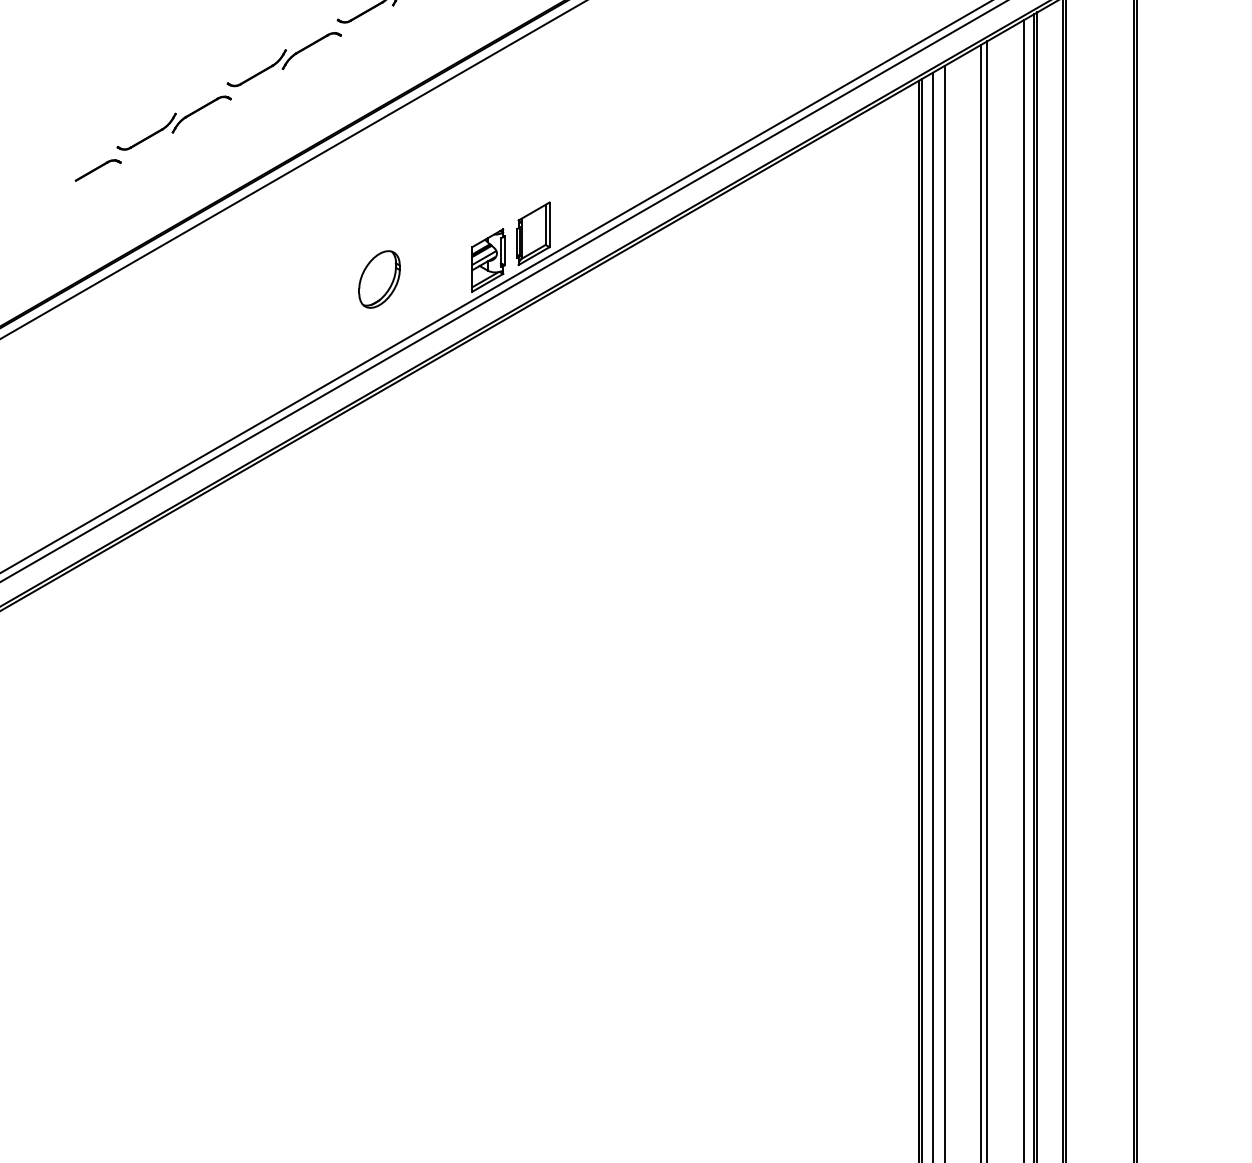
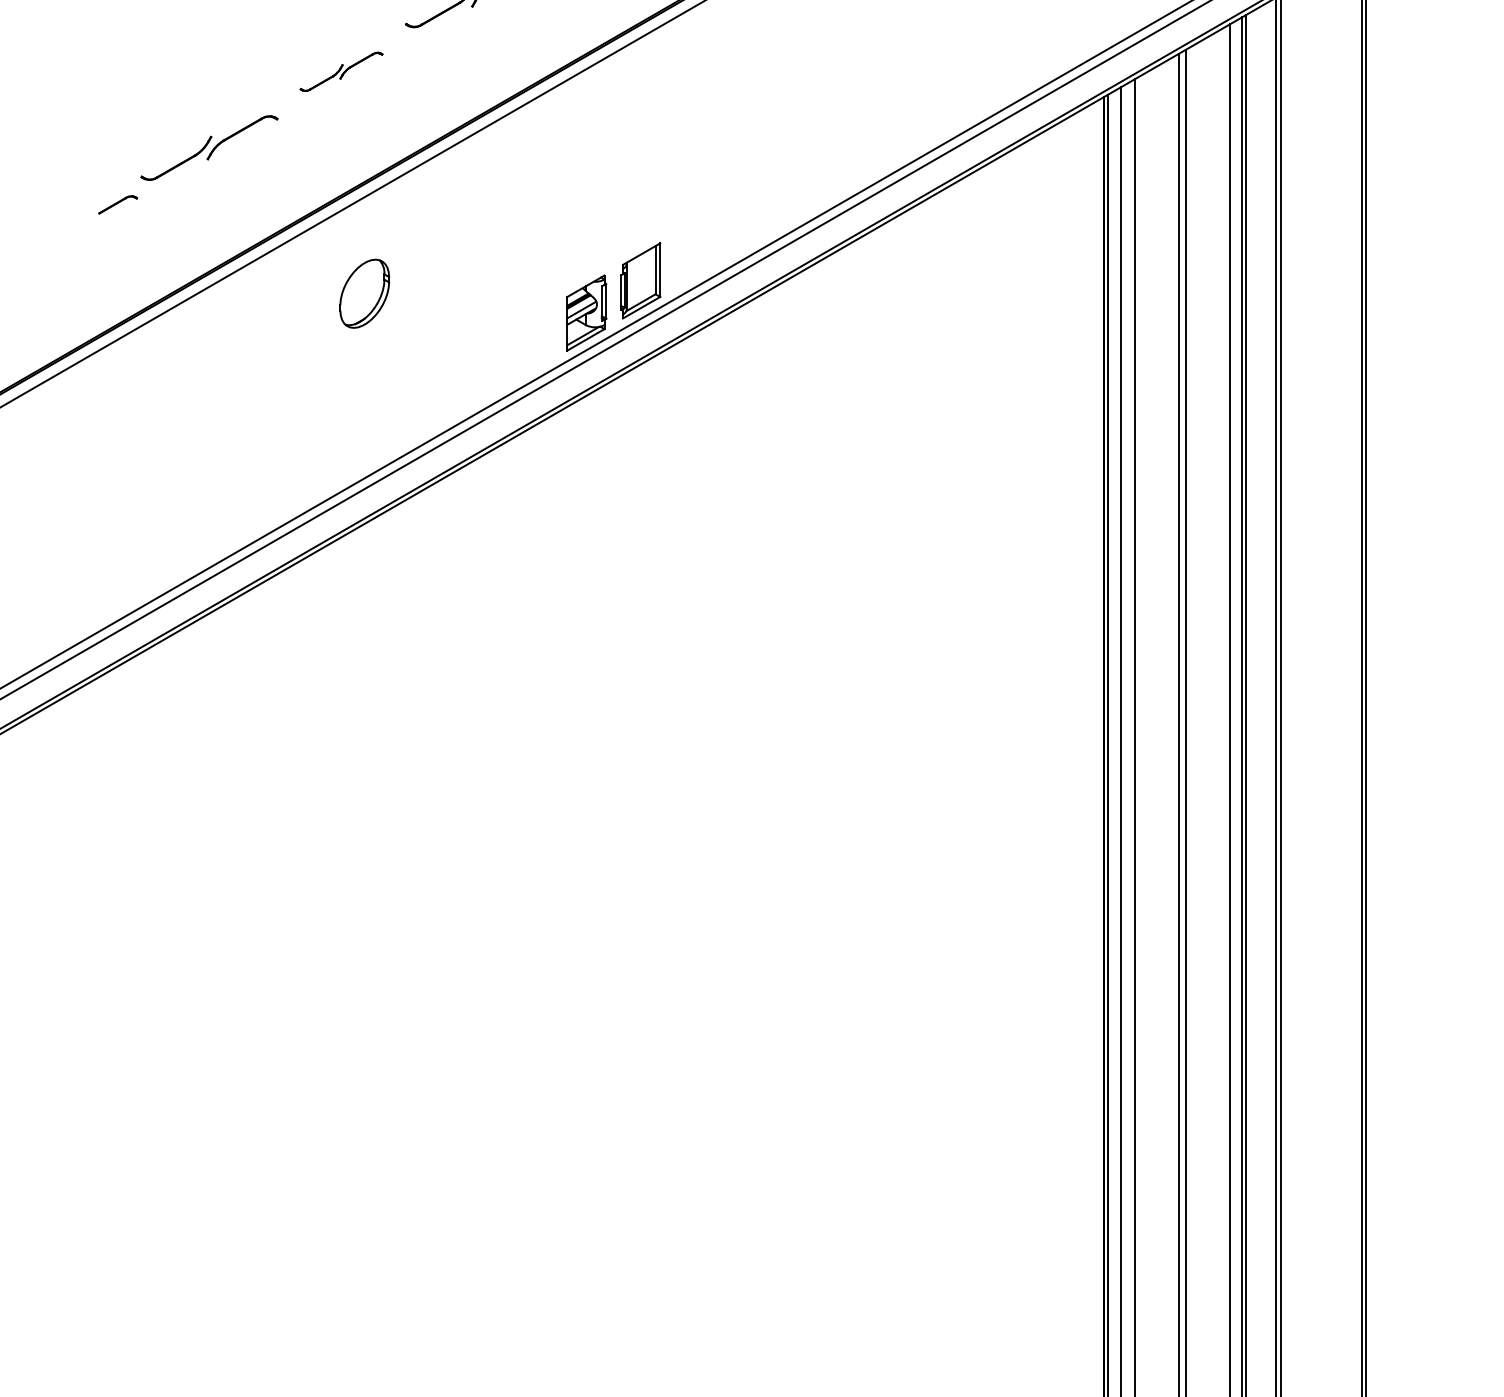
part: (283, 59) -> (340, 71), size x0.6
part: (97, 170) -> (117, 204), size x0.7
part: (379, 279) -> (364, 293), moved

